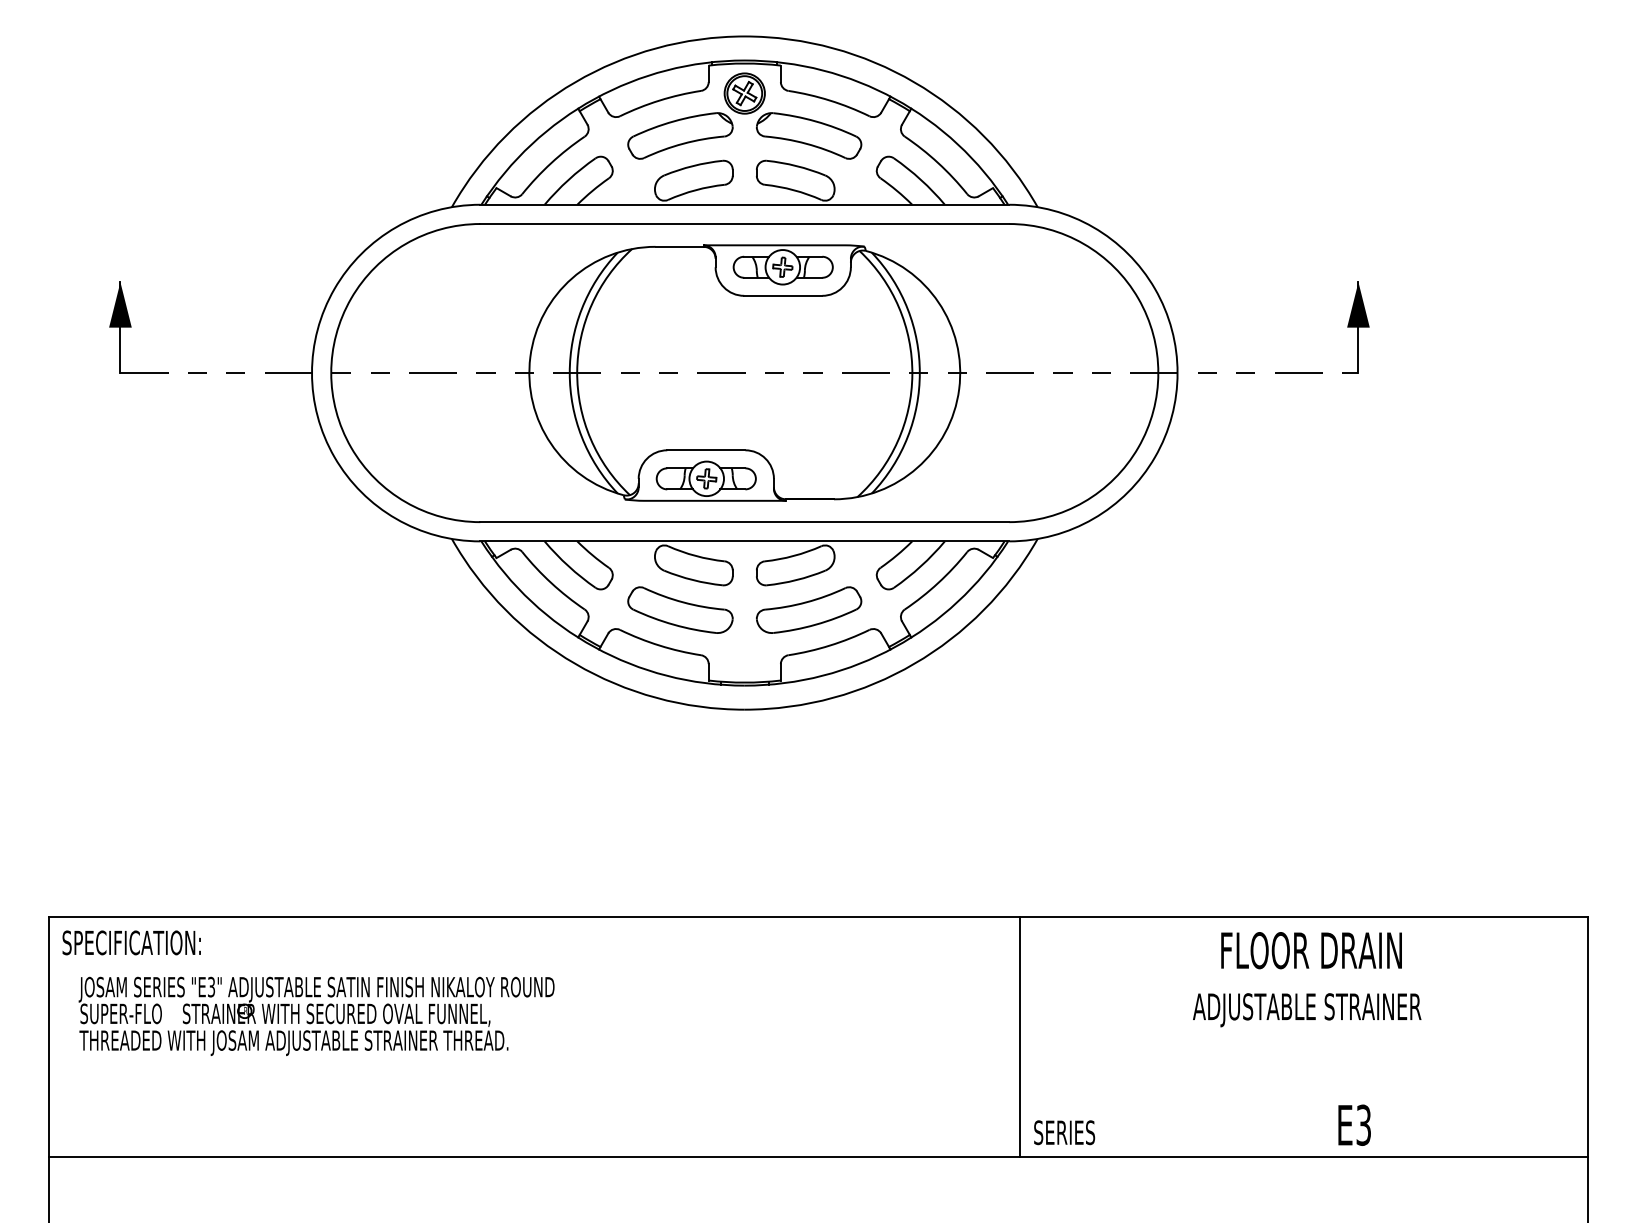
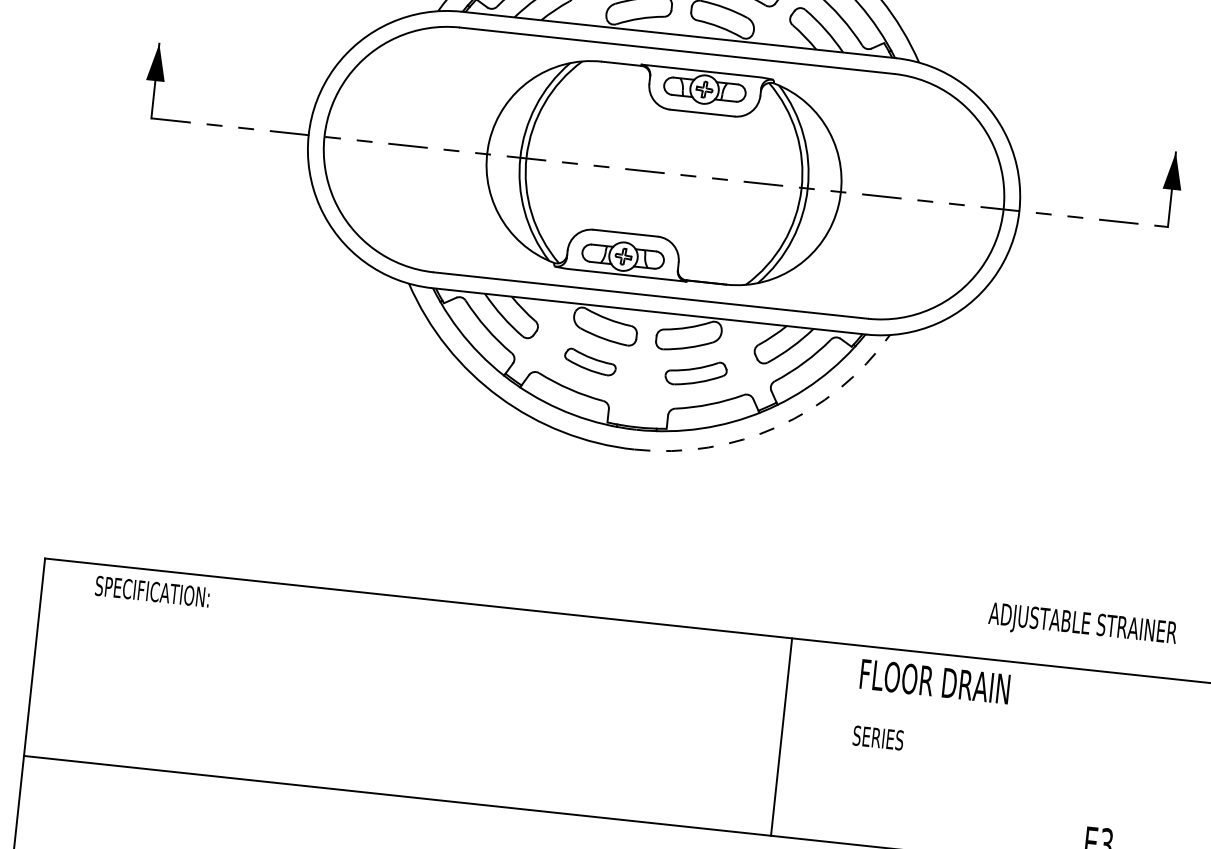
part: (680, 609) -> (590, 361), size x0.6
part: (809, 609) -> (696, 372), size x0.7
arc: (914, 663) -> (777, 426), solid -> dashed
text: (131, 942) -> (152, 591), moved
text: (1311, 950) -> (935, 681), moved
text: (1307, 1010) -> (1082, 626), moved
part: (316, 1015) -> (256, 663), removed
line: (1019, 1036) -> (781, 736), moved
text: (1064, 1132) -> (878, 737), moved

